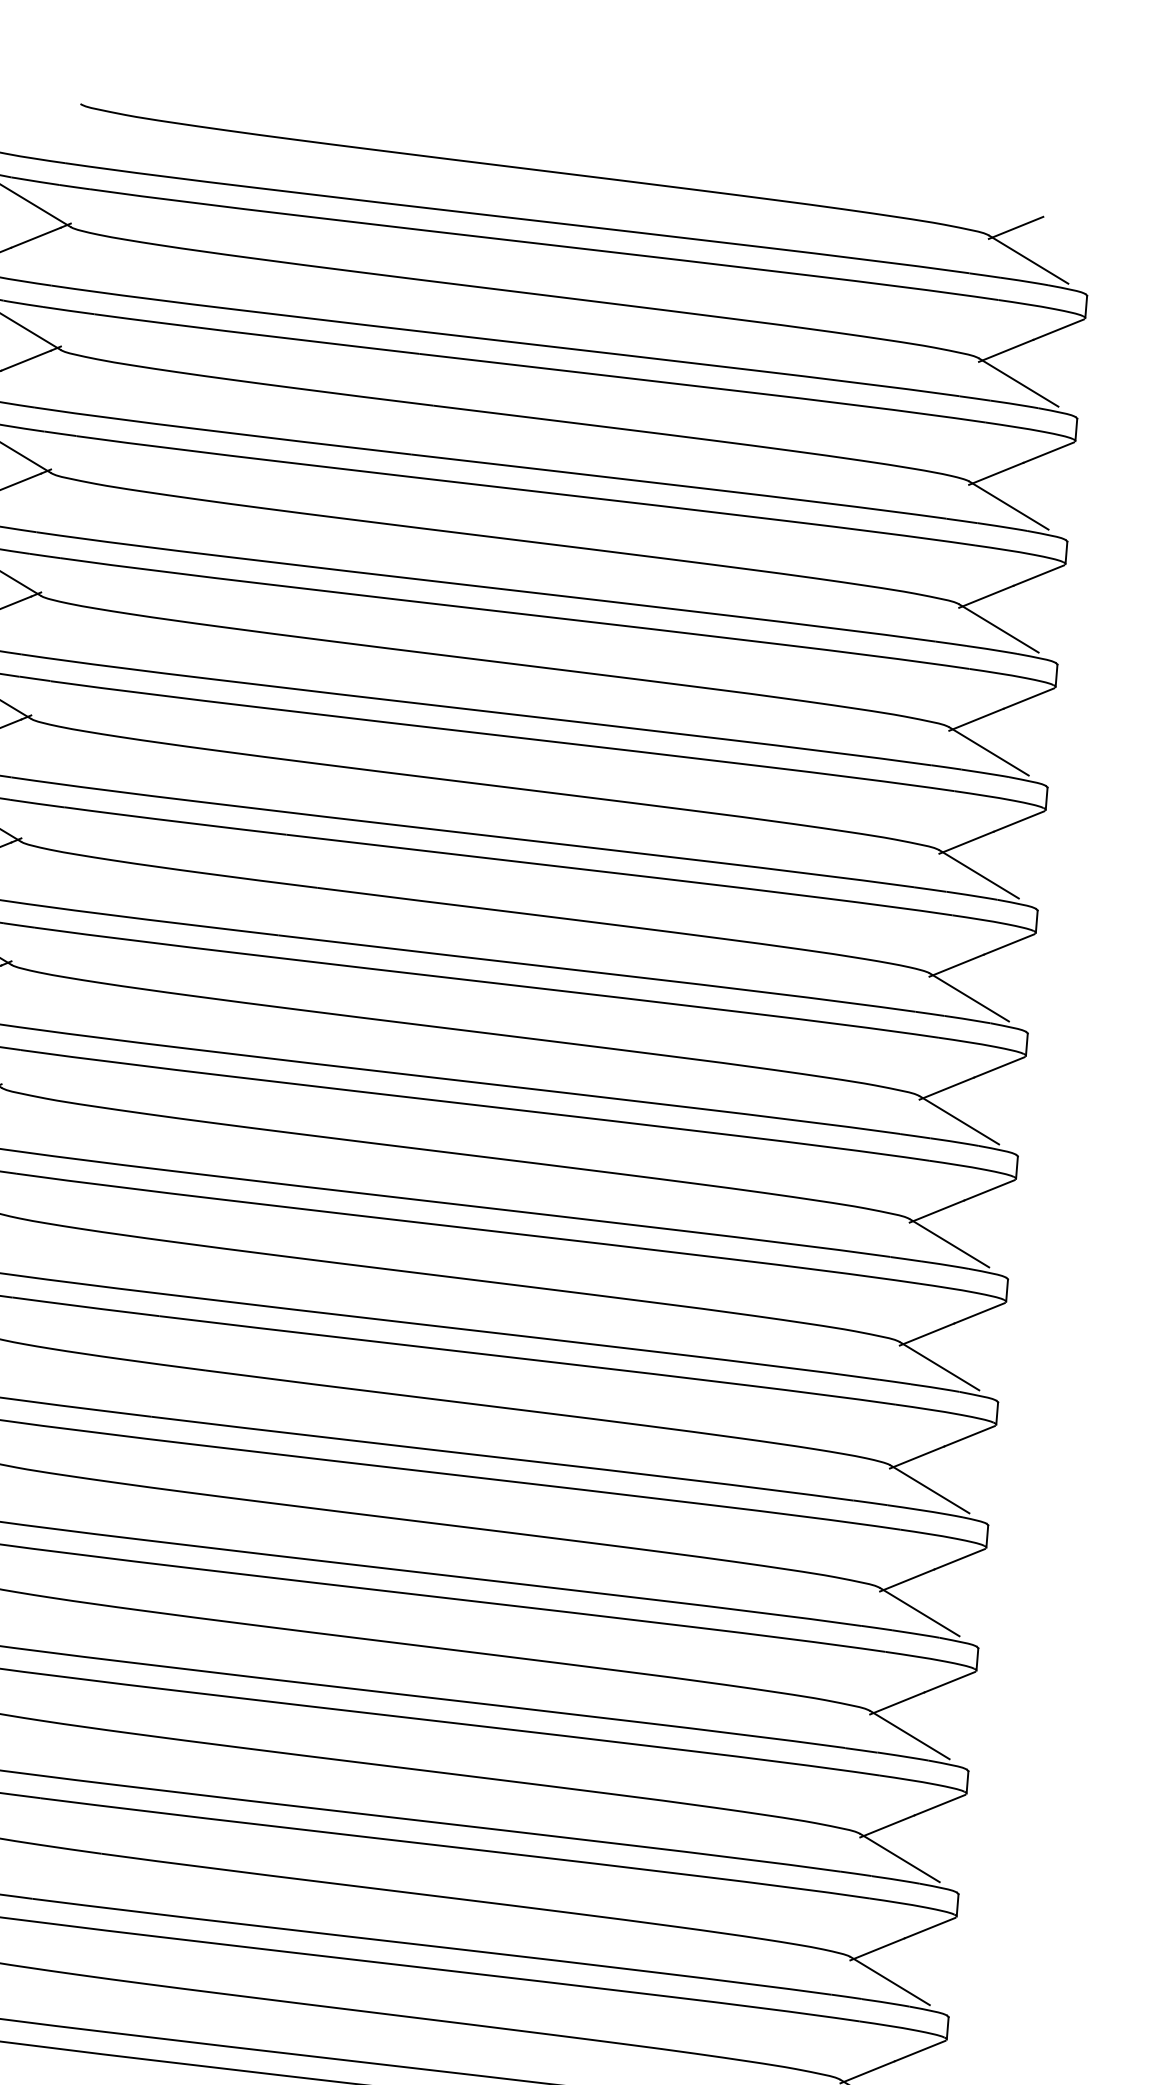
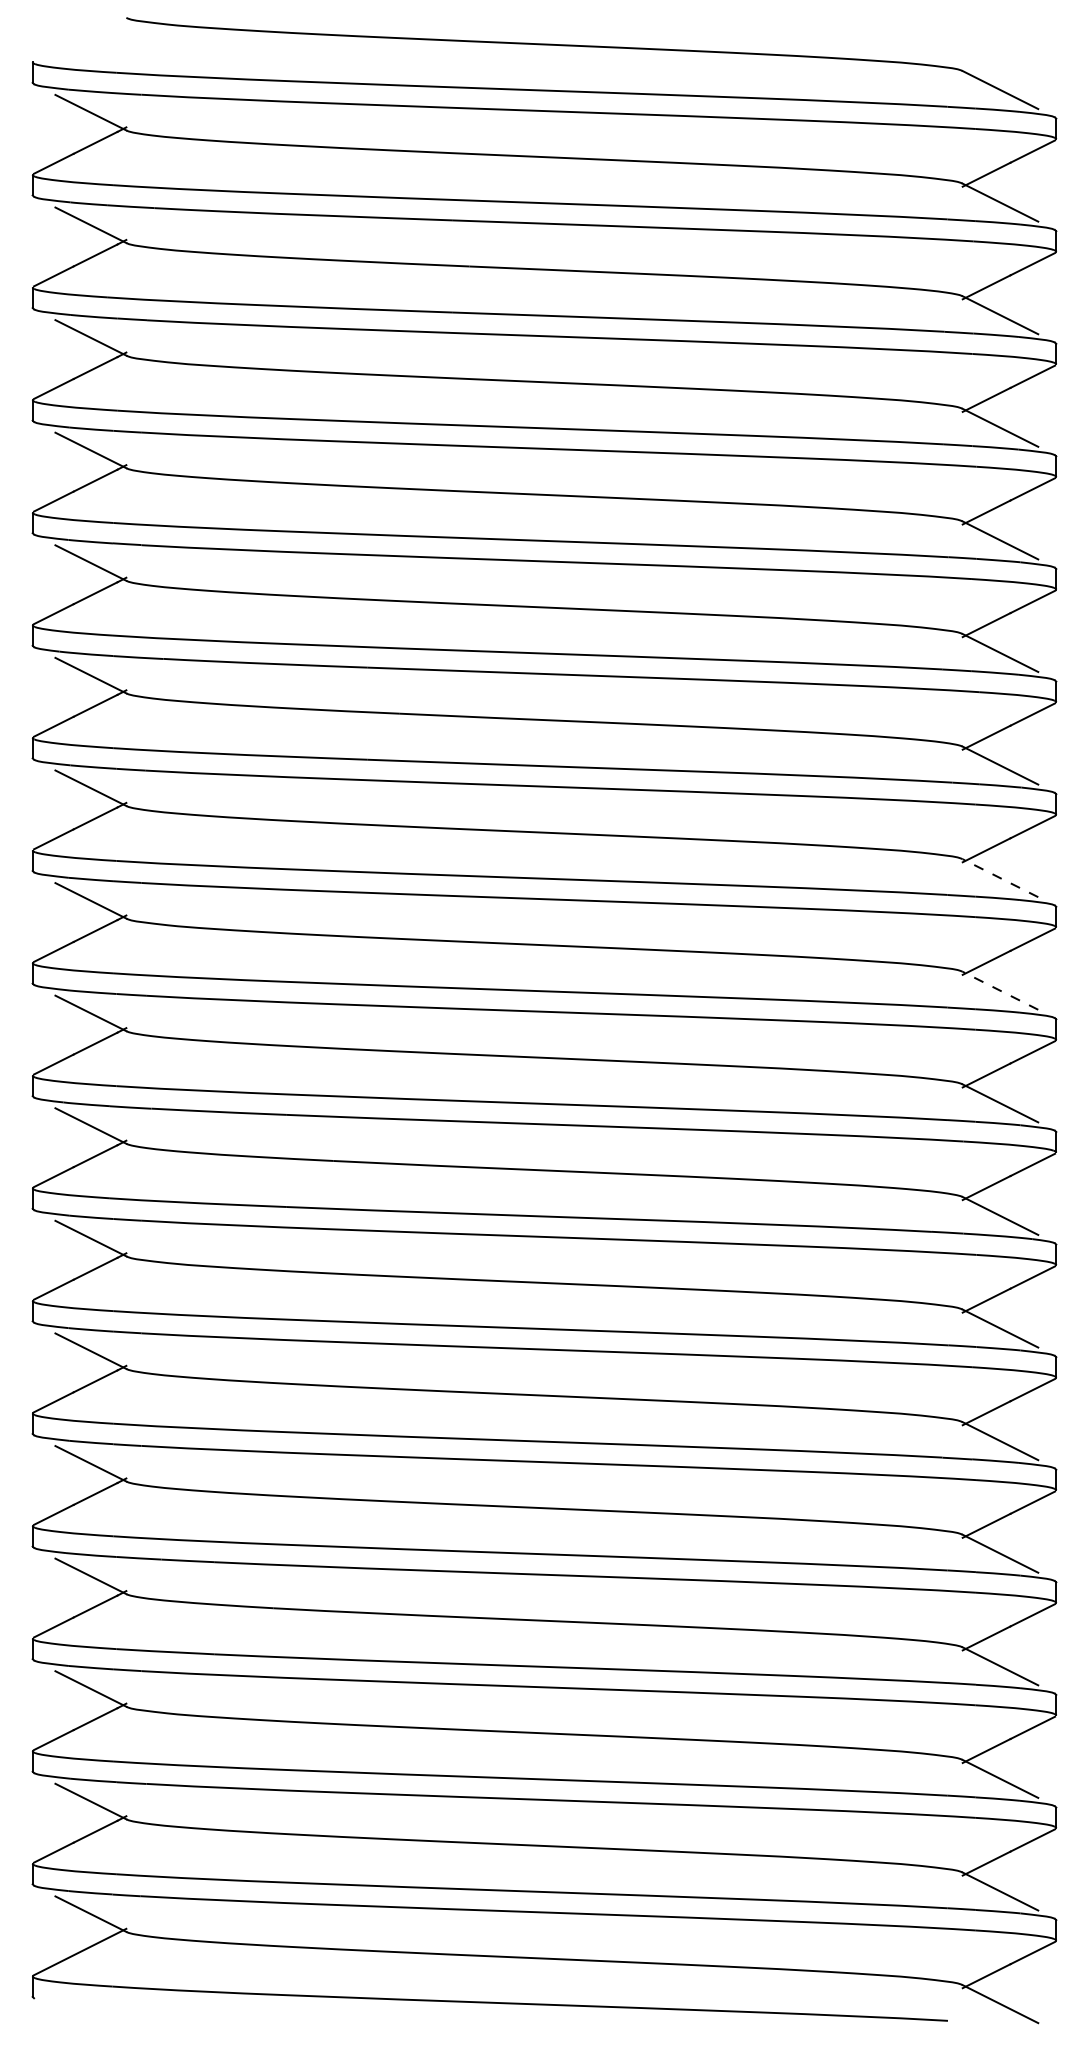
line: (1015, 228) -> (986, 62), removed
line: (959, 1119) -> (1000, 877), solid -> dashed
line: (949, 1242) -> (1000, 990), solid -> dashed

